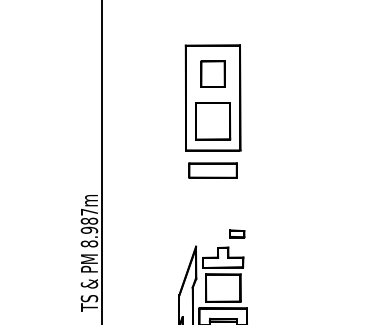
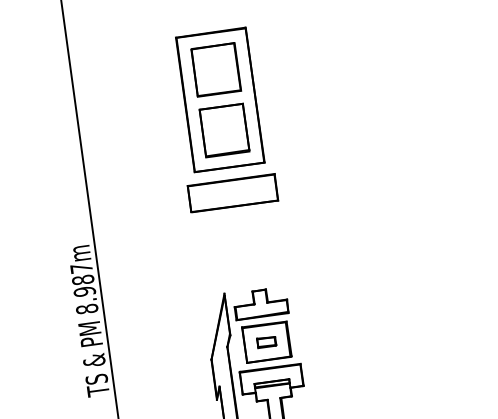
part: (212, 73) -> (215, 68), size x1.43
part: (212, 170) -> (232, 193), size x1.43
part: (237, 233) -> (266, 341), moved

